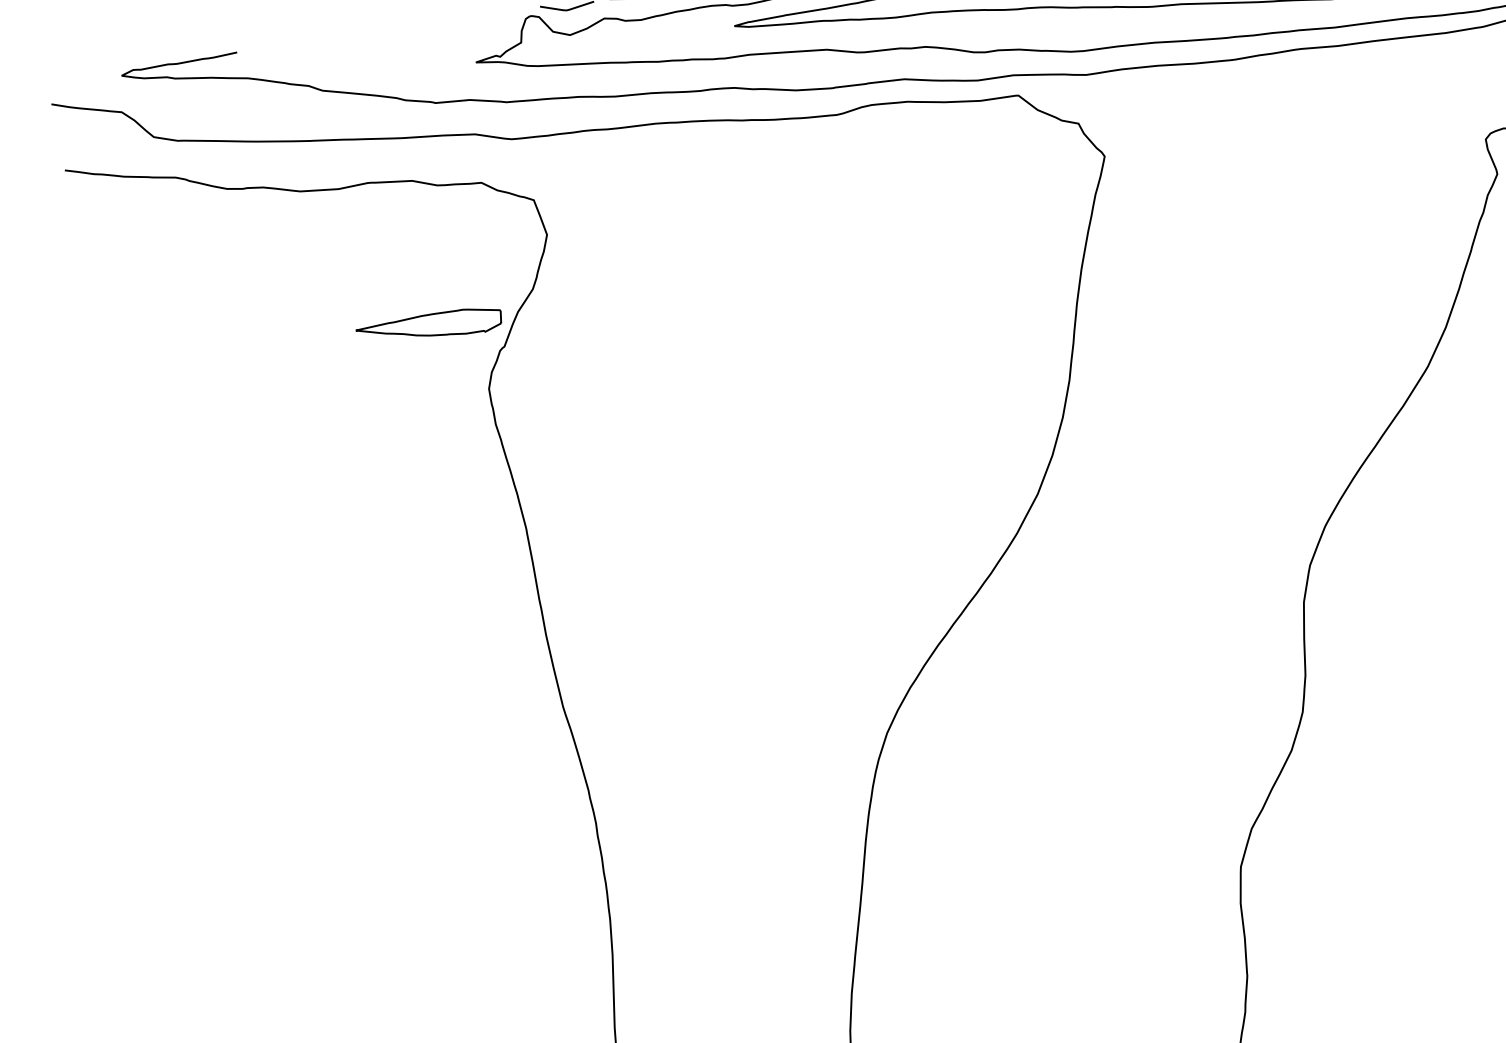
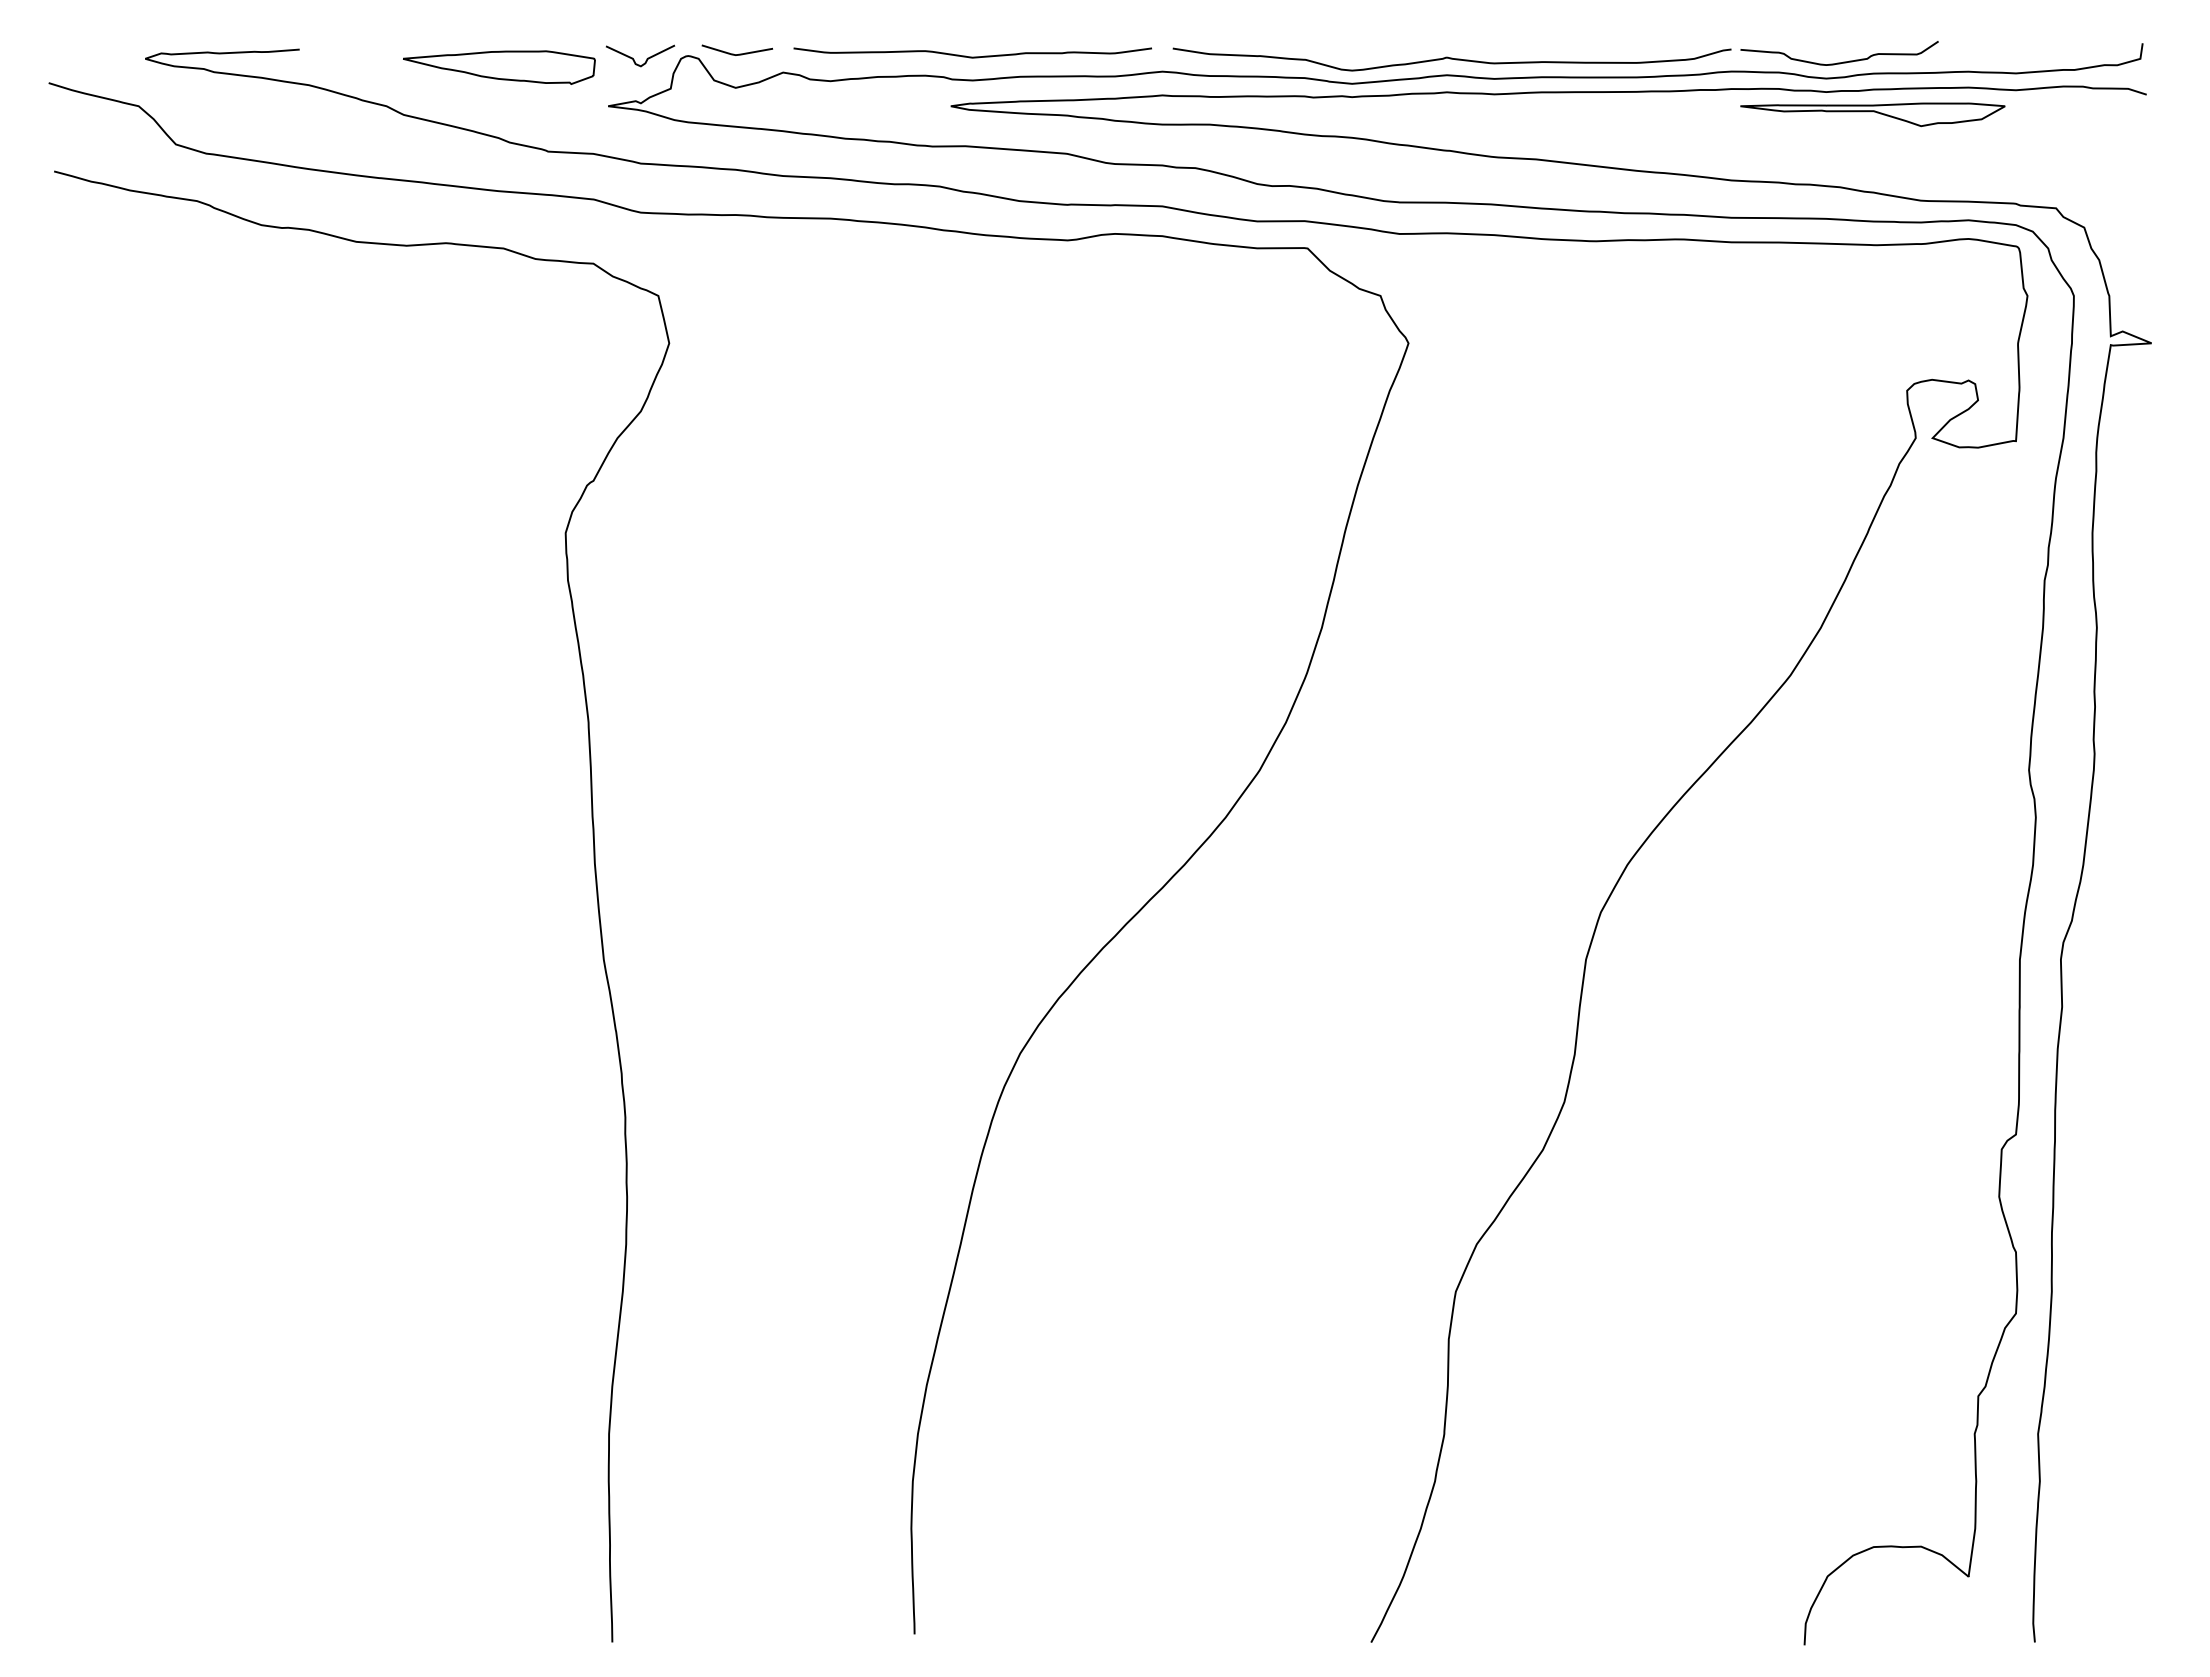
curve: (499, 22) -> (646, 58), added
part: (429, 326) -> (499, 67), moved

